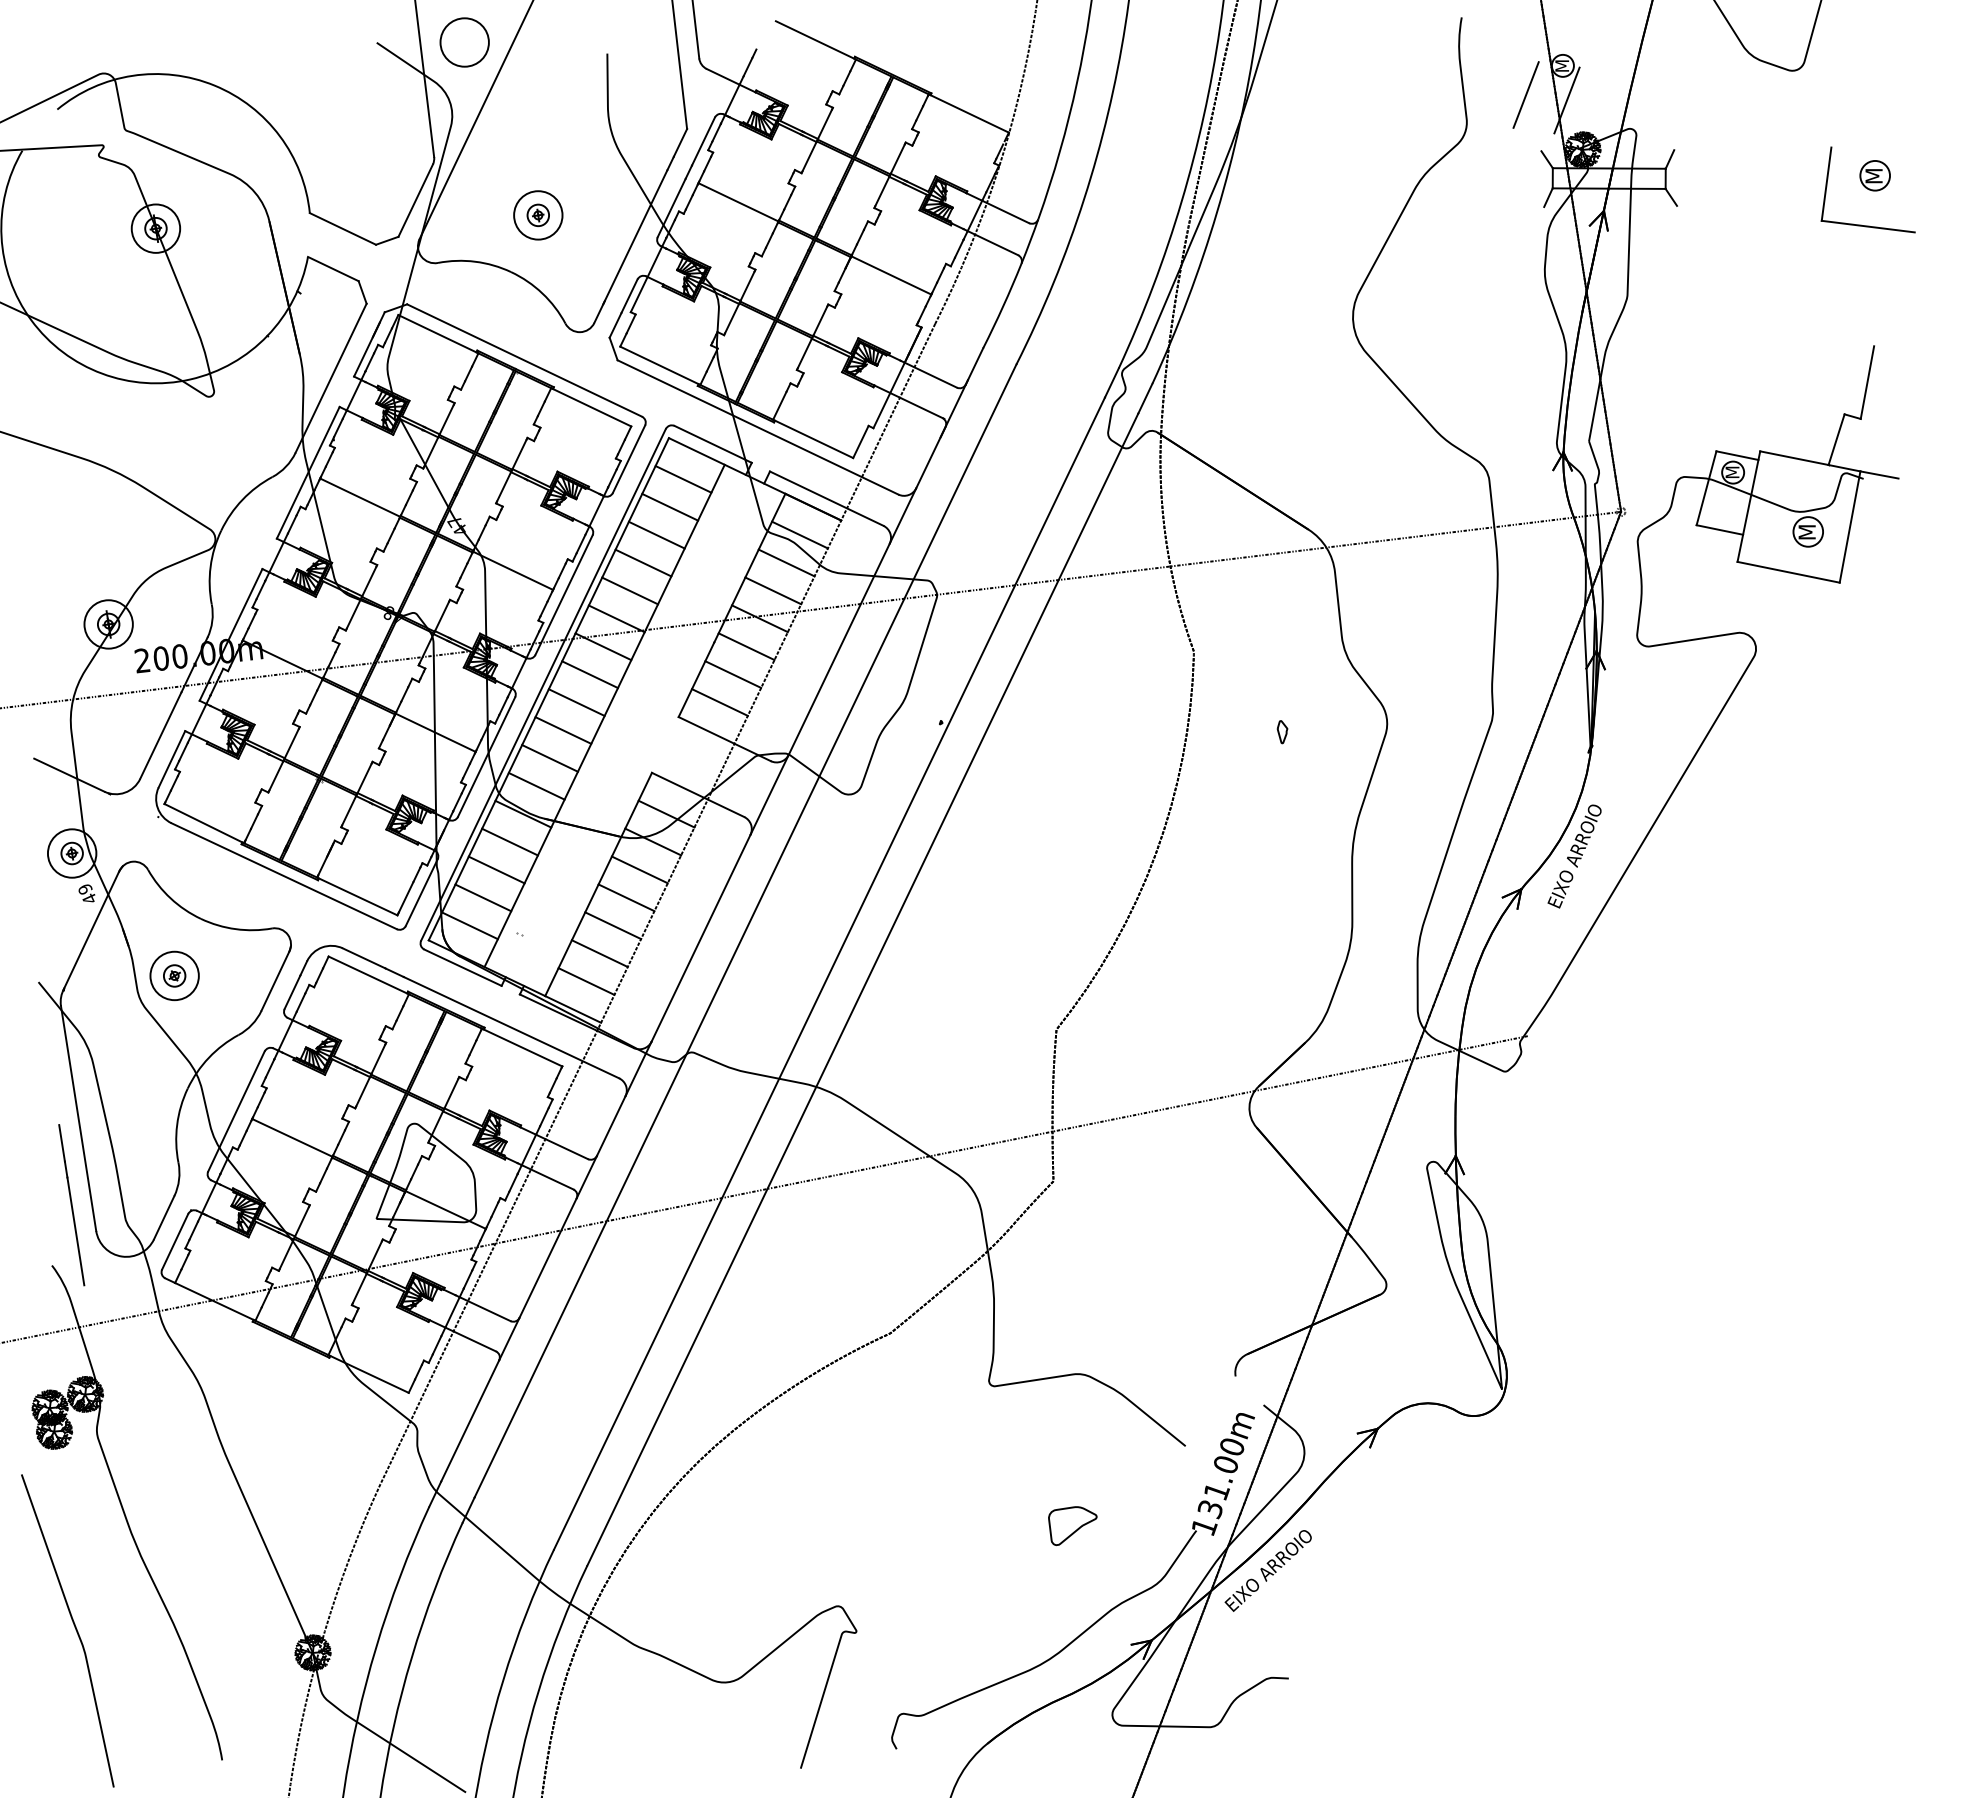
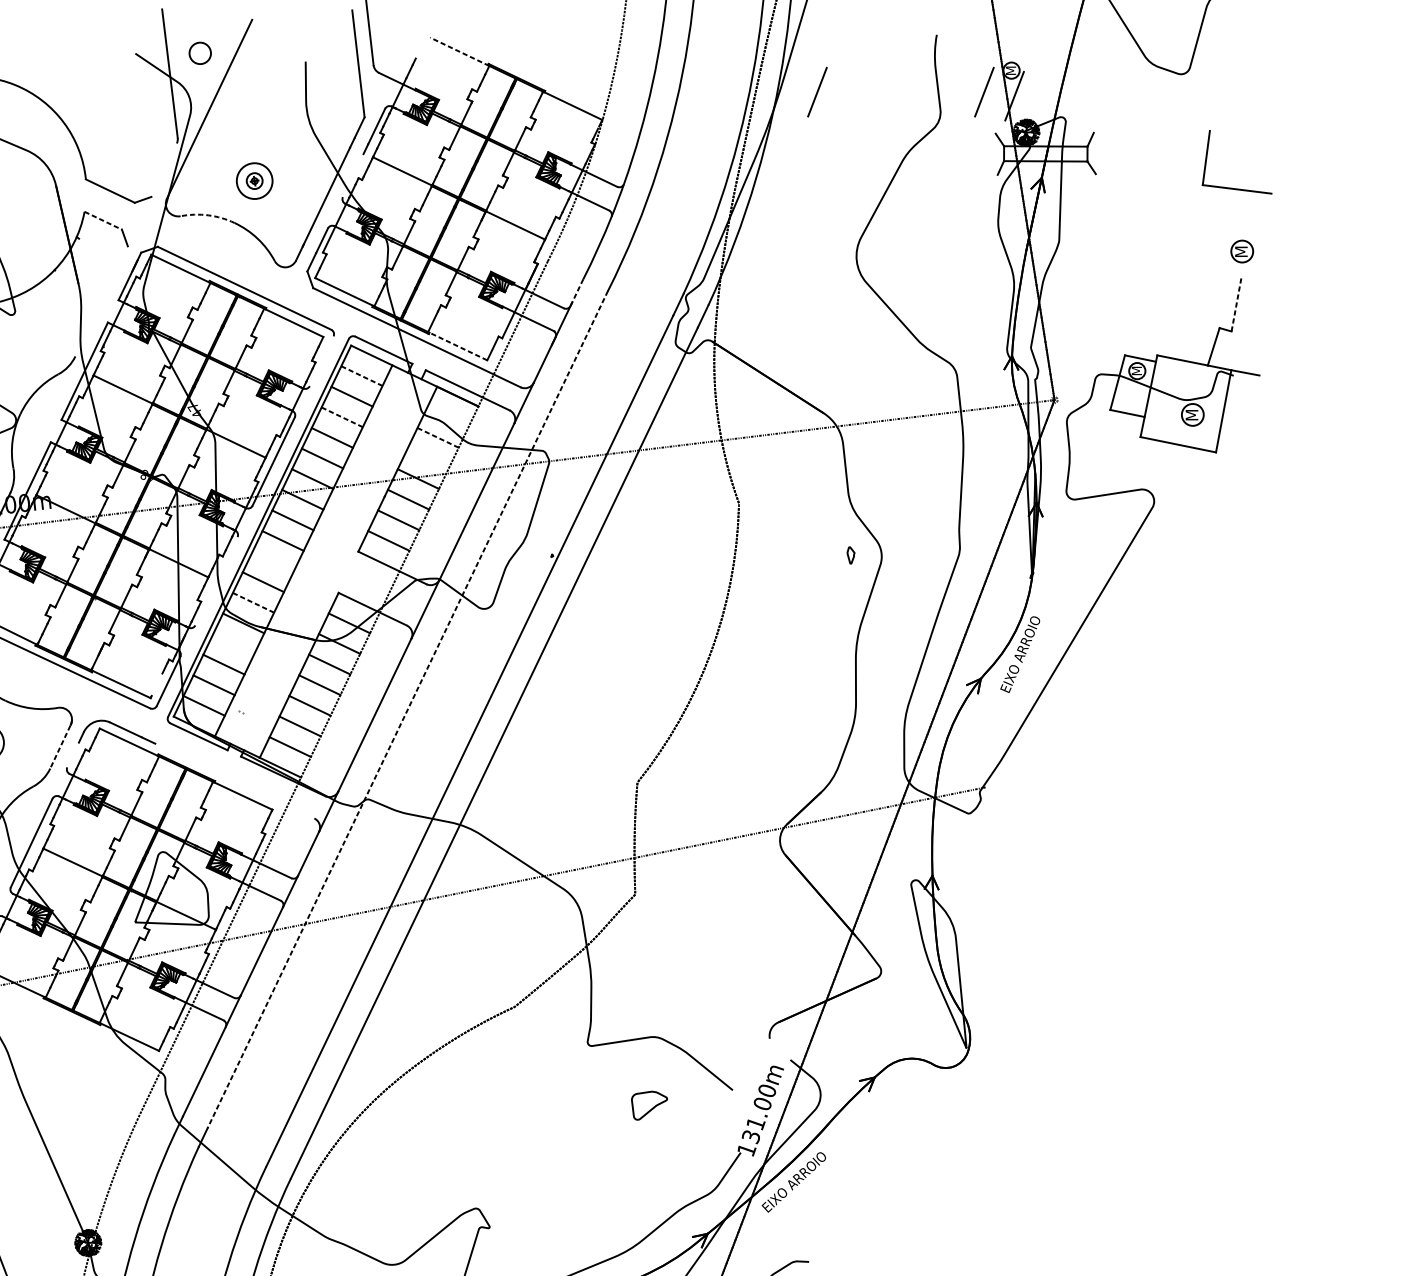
line: (815, 40) -> (459, 51), solid -> dashed
circle: (464, 42) -> (200, 53), size x0.6
line: (1299, 94) -> (816, 91), added
part: (1874, 175) -> (1241, 251), moved
line: (415, 200) -> (163, 170), removed
line: (671, 207) -> (353, 175), removed
arc: (475, 261) -> (208, 215), solid -> dashed
line: (333, 269) -> (103, 221), solid -> dashed
line: (974, 366) -> (576, 292), solid -> dashed
line: (330, 377) -> (101, 300), removed
line: (1867, 382) -> (1236, 304), solid -> dashed
line: (812, 438) -> (457, 345), solid -> dashed
line: (628, 458) -> (321, 360), removed
line: (683, 479) -> (361, 376), solid -> dashed
line: (799, 534) -> (447, 416), removed
line: (656, 535) -> (342, 417), solid -> dashed
line: (786, 562) -> (438, 437), solid -> dashed
line: (773, 590) -> (428, 458), removed
line: (563, 730) -> (273, 561), removed
part: (1282, 732) -> (850, 555), moved
line: (486, 756) -> (216, 580), removed
line: (536, 786) -> (253, 602), solid -> dashed
line: (509, 841) -> (233, 643), removed
line: (405, 897) -> (156, 684), removed
line: (745, 931) -> (407, 710), solid -> dashed
line: (275, 982) -> (60, 747), solid -> dashed
line: (292, 992) -> (73, 755), removed
line: (511, 1027) -> (234, 781), removed
part: (1072, 1526) -> (649, 1106), moved

